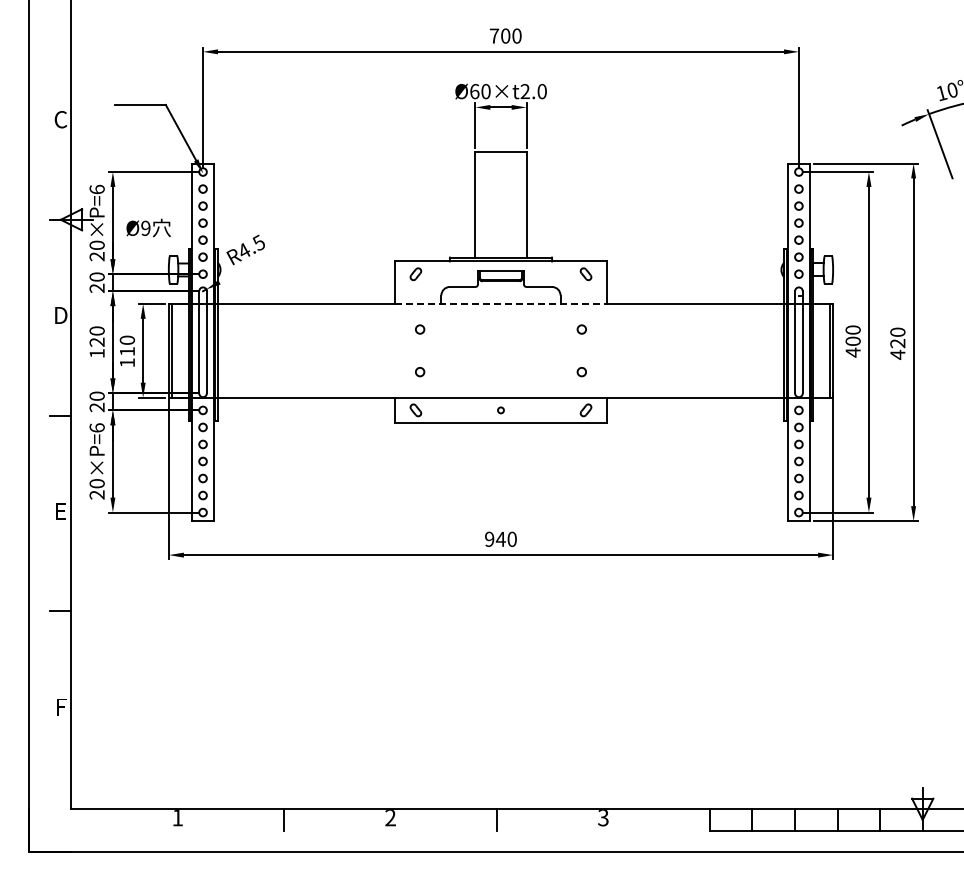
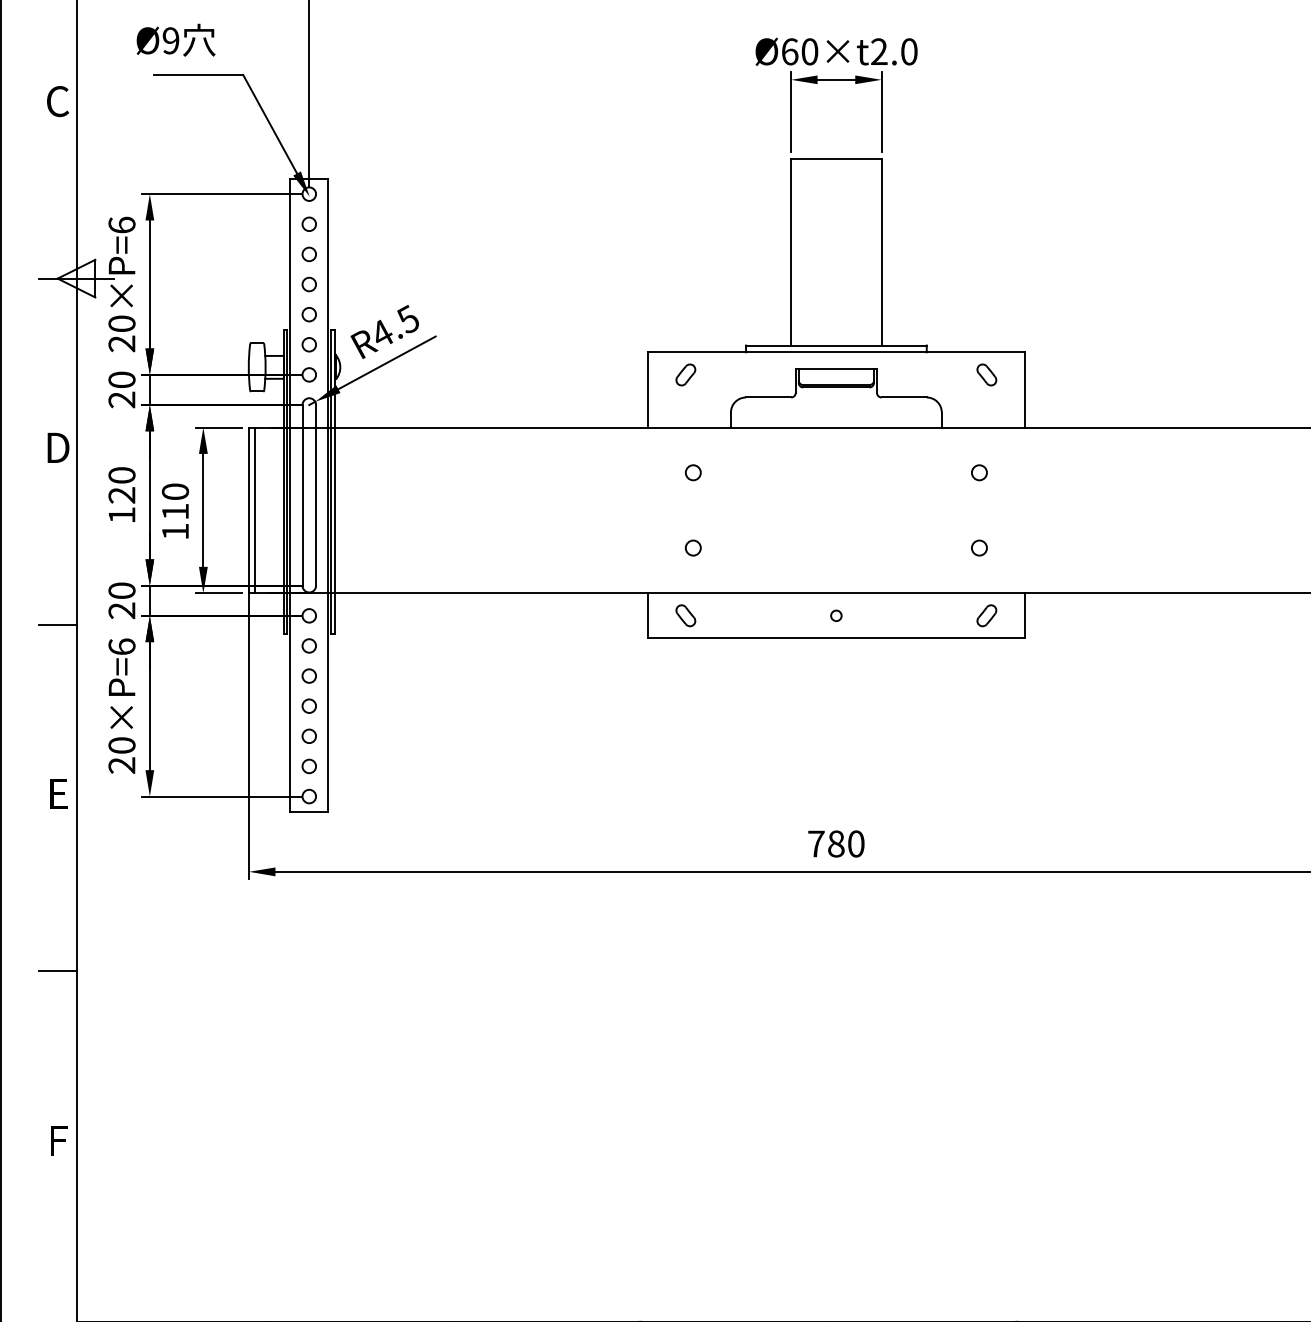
text: (148, 227) -> (175, 39), moved
line: (246, 267) -> (386, 363), added
line: (501, 304) -> (837, 428), dashed -> solid
text: (495, 538) -> (826, 842), 940 -> 780

